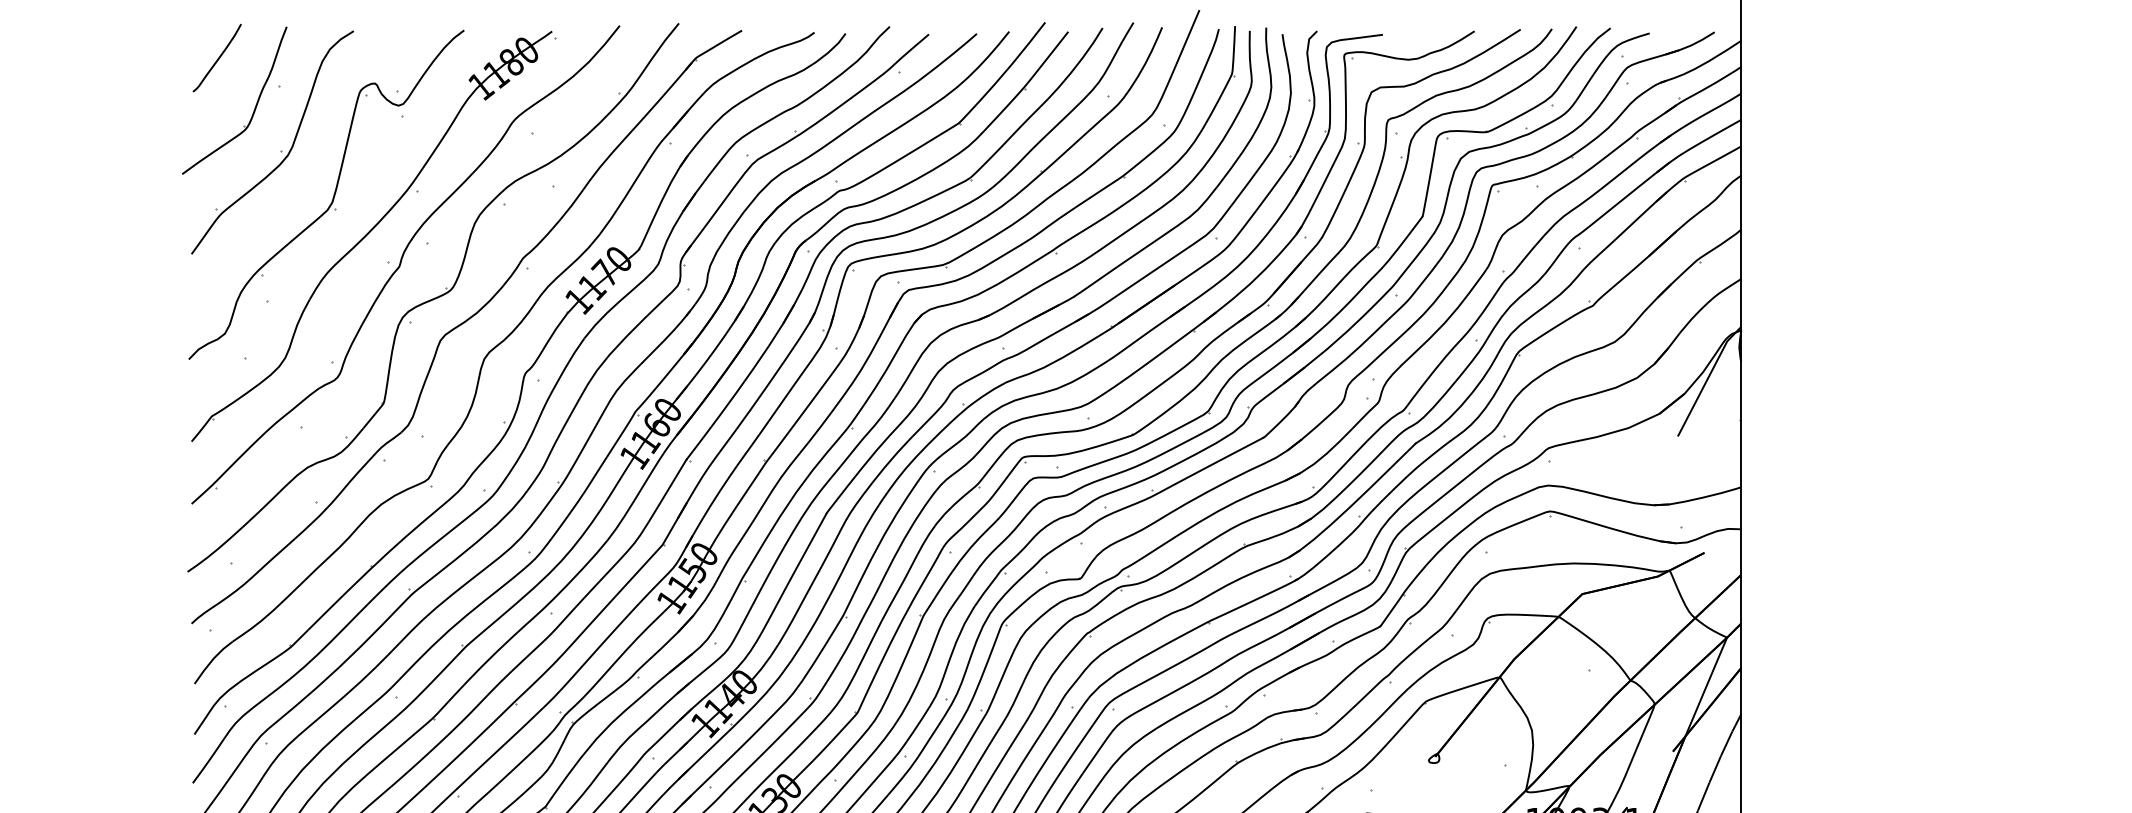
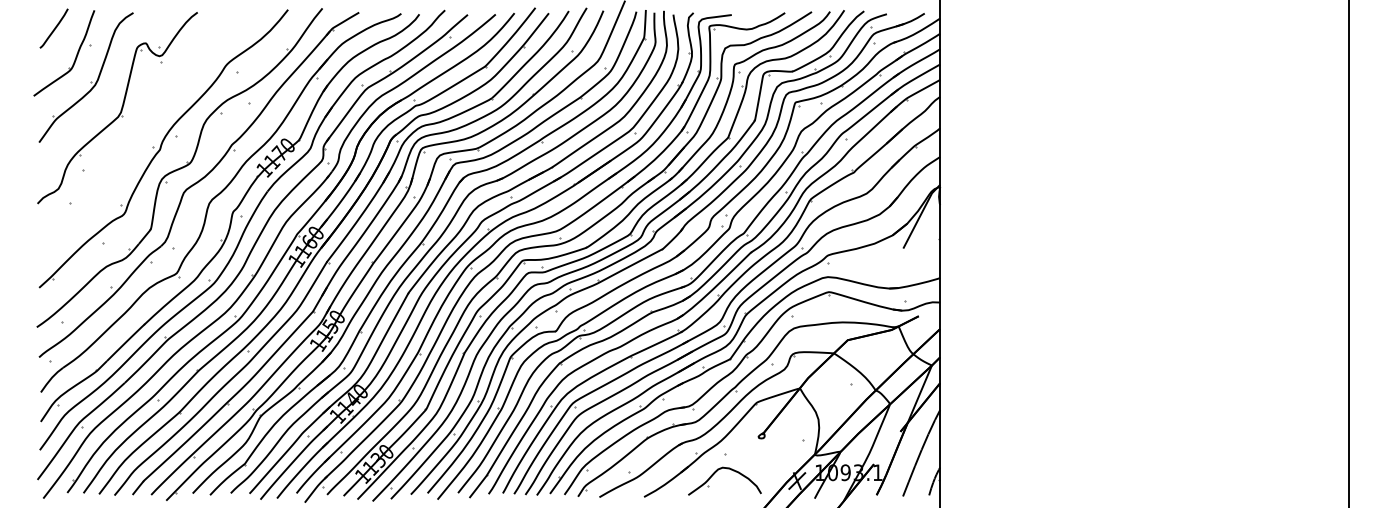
part: (374, 235) -> (145, 131), removed

